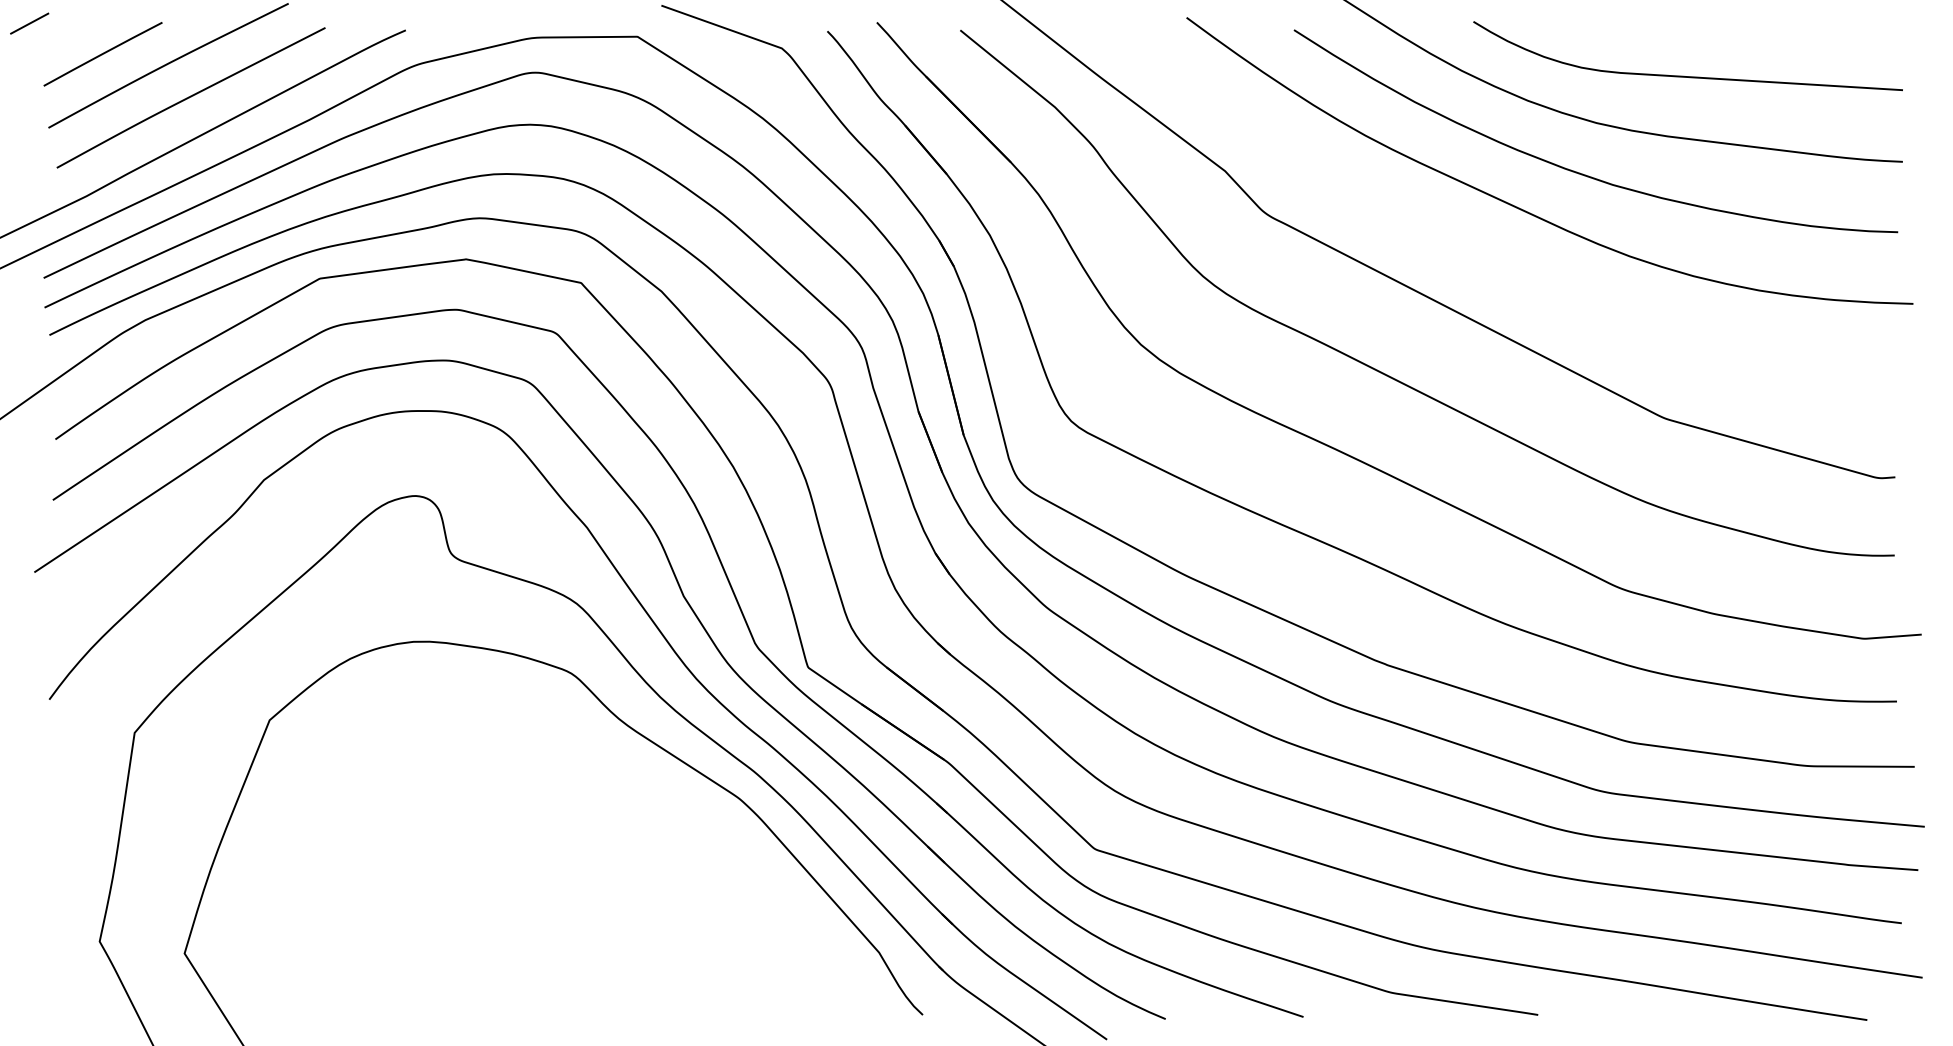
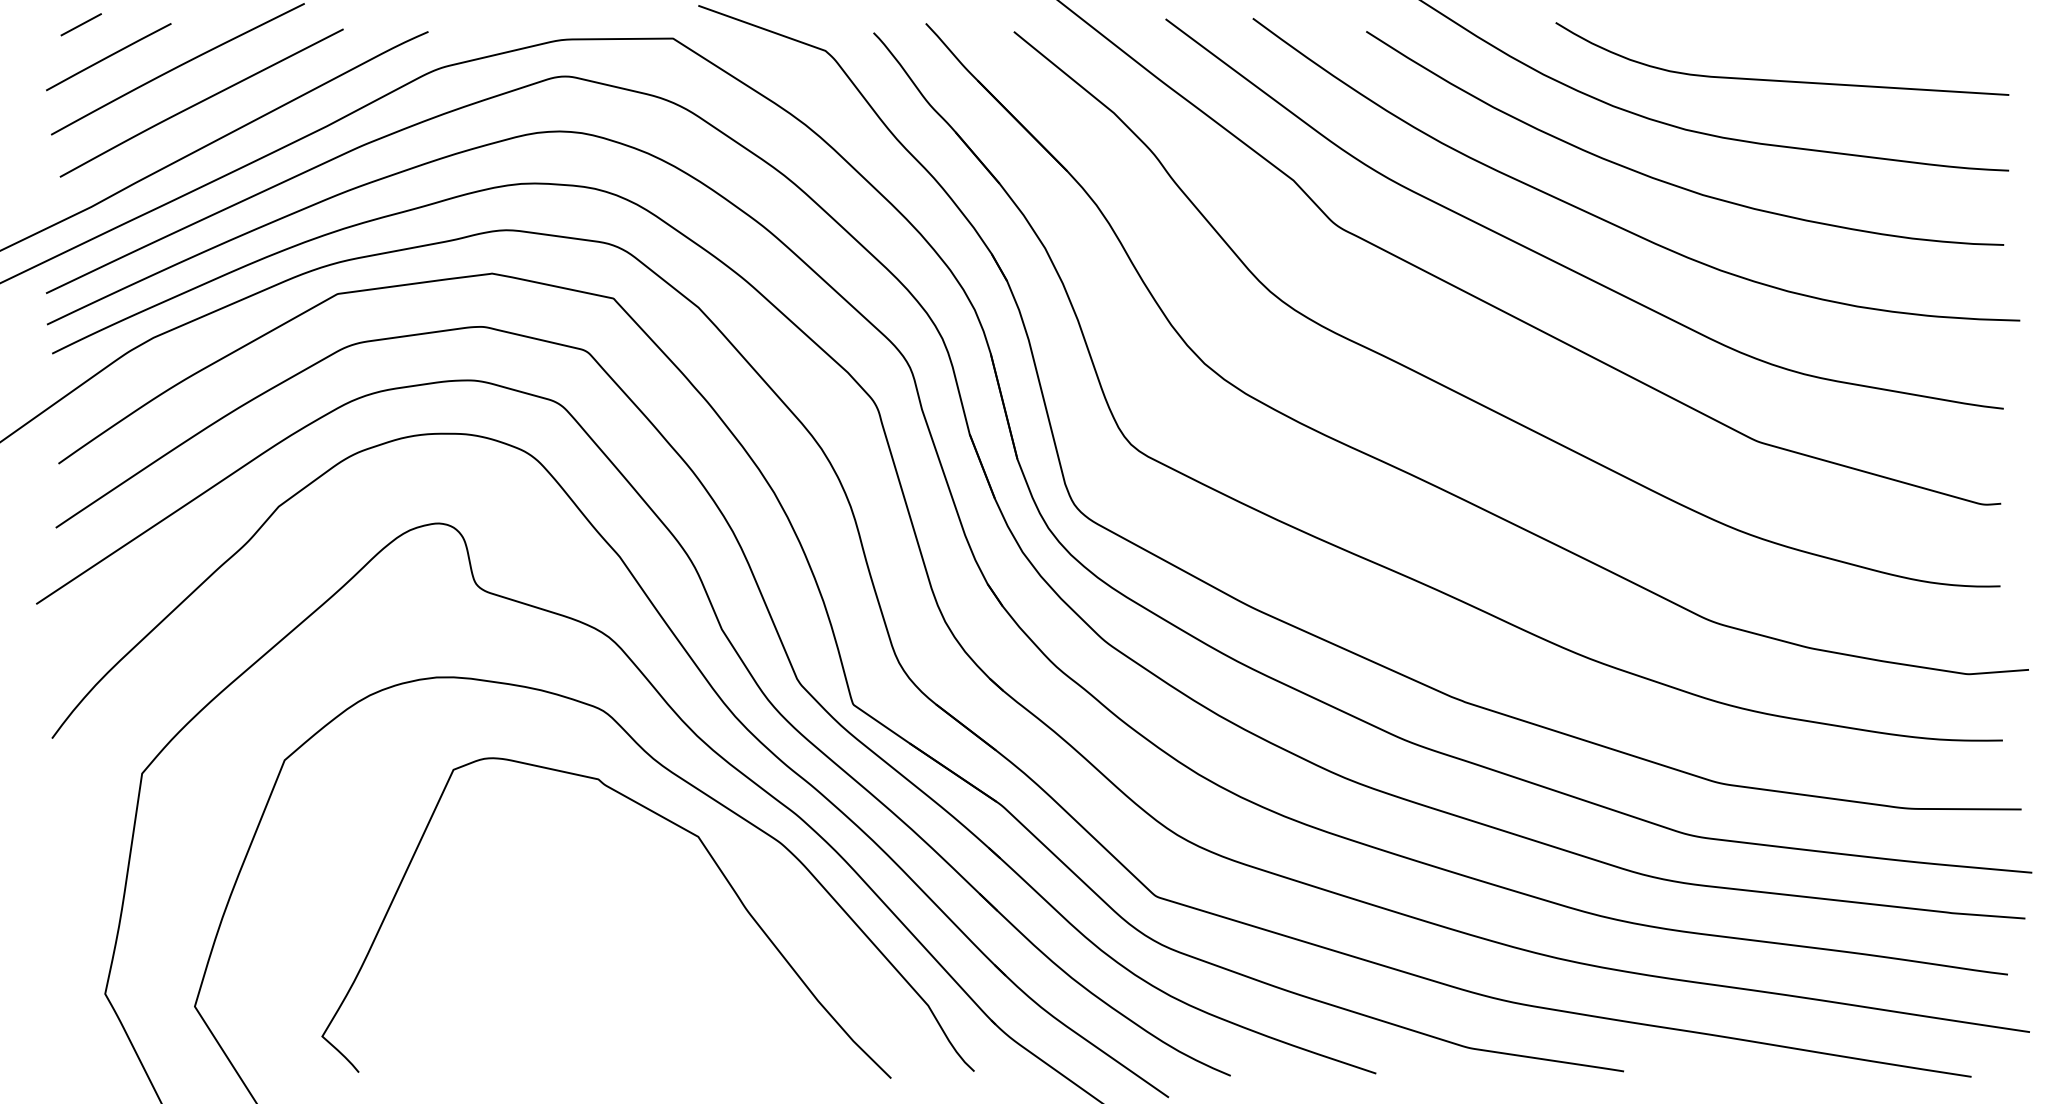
line: (28, 23) -> (80, 24), moved
curve: (1477, 249) -> (1560, 263), added
curve: (629, 776) -> (664, 819), added

